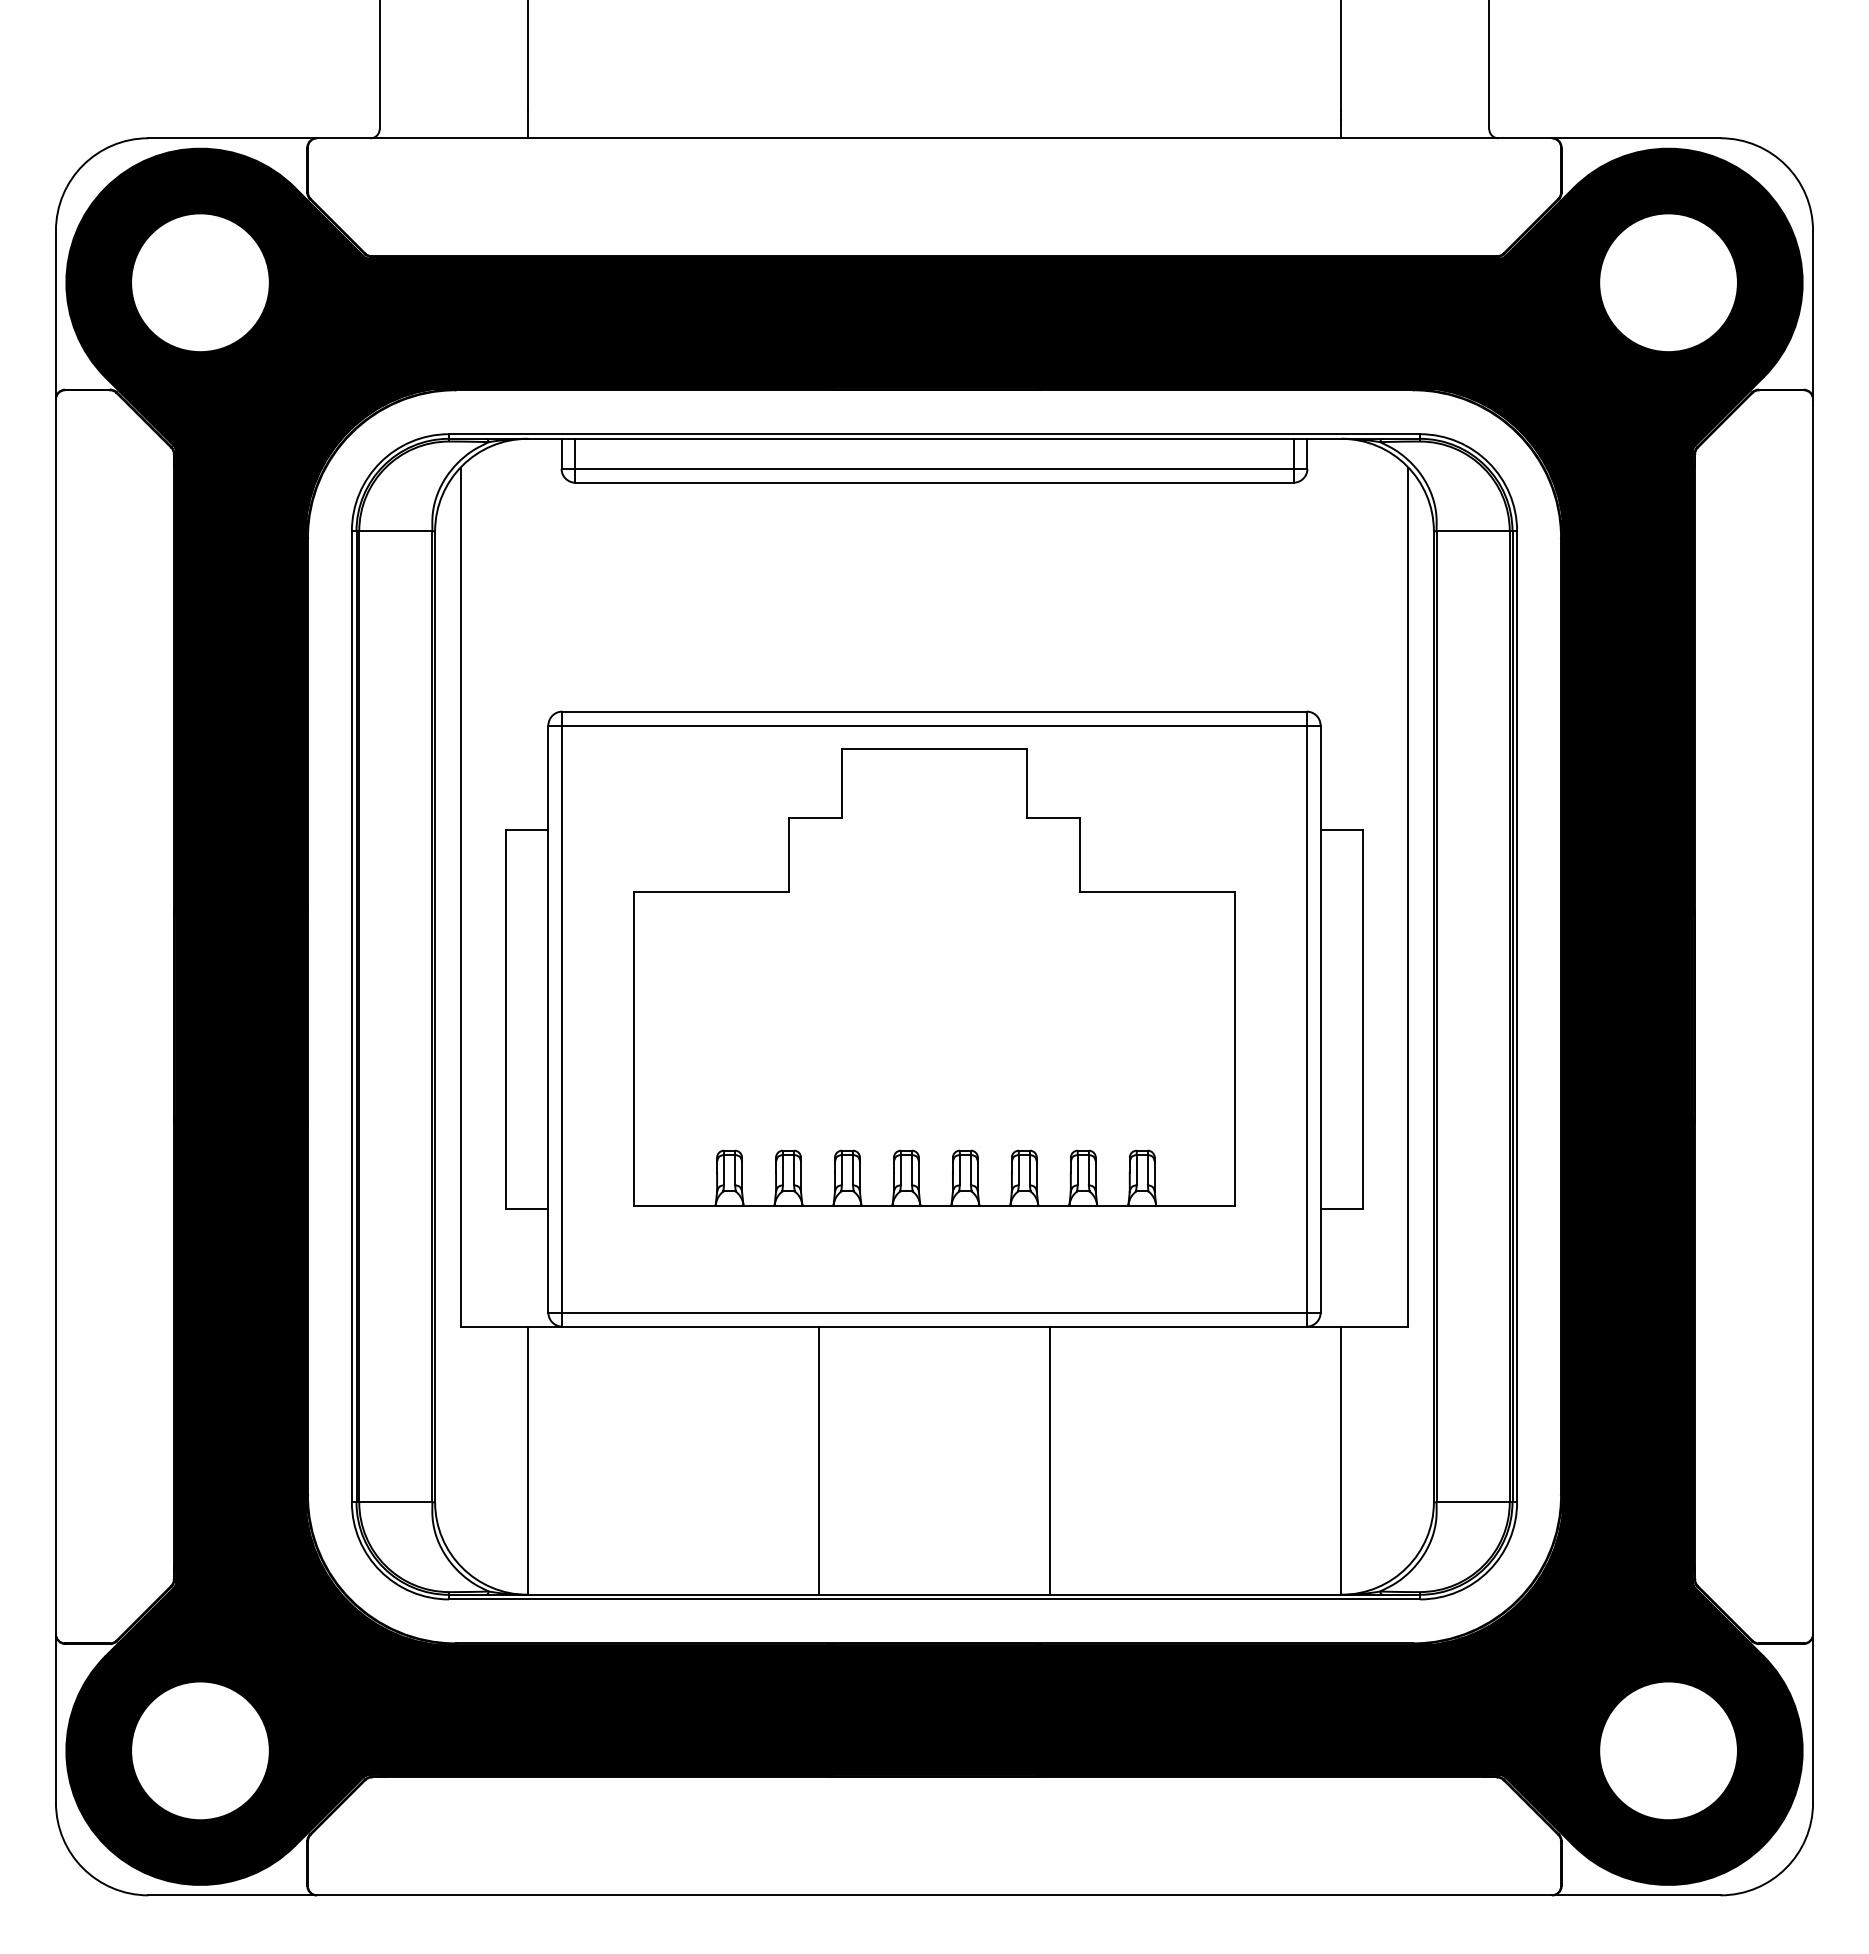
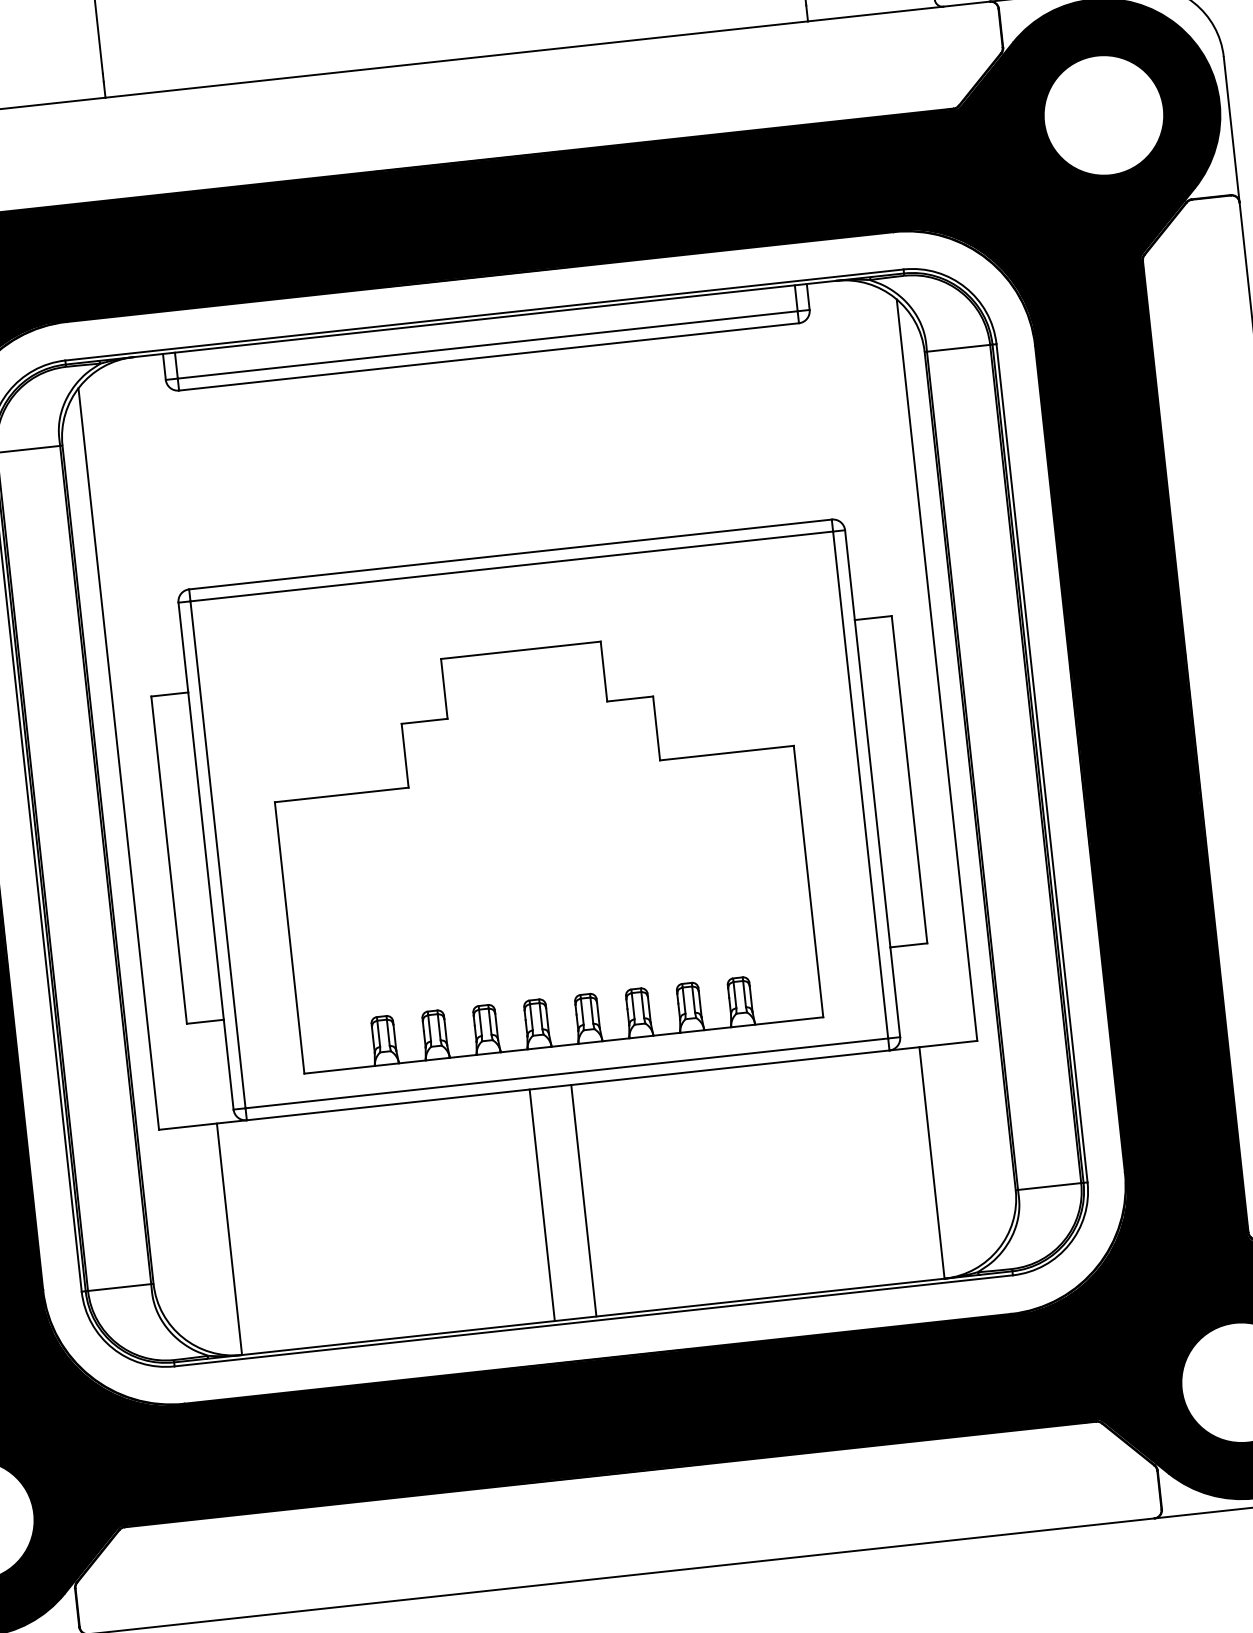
part: (934, 977) -> (542, 847), moved
line: (818, 1460) -> (541, 1205), moved
line: (1050, 1460) -> (584, 1200), moved

